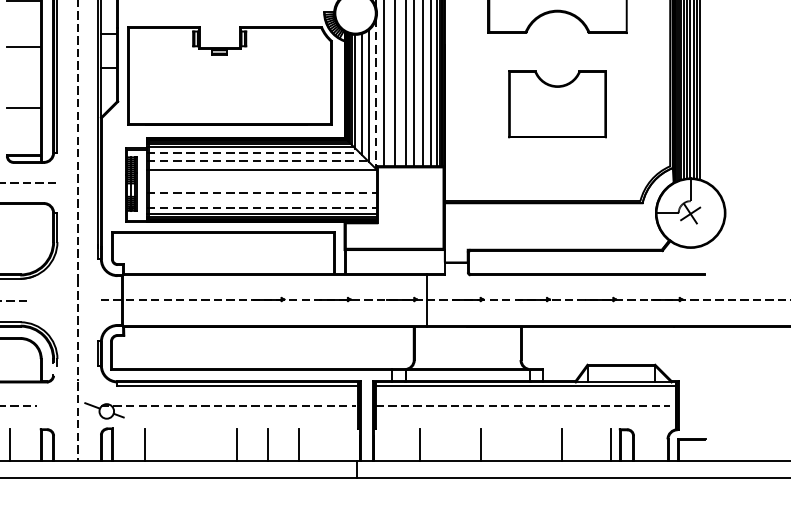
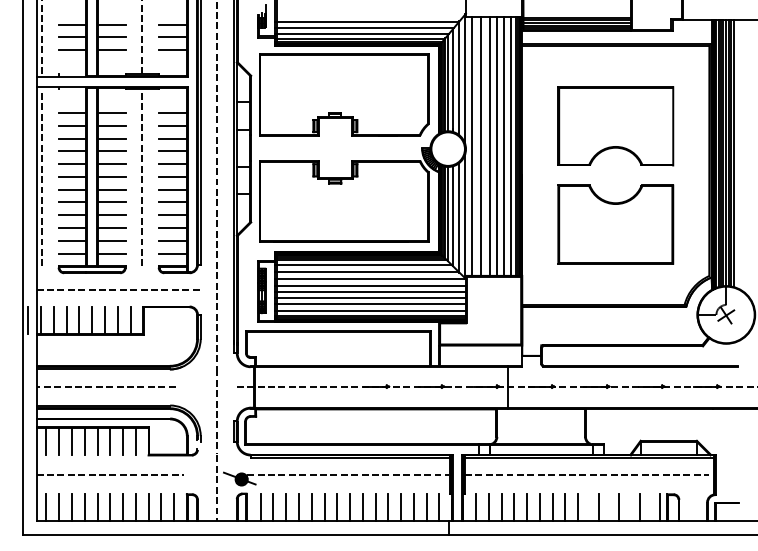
line: (23, 16) -> (172, 151), added
line: (23, 31) -> (172, 164), added
line: (23, 62) -> (172, 189), added
line: (23, 77) -> (172, 202), added
line: (23, 93) -> (172, 215), added
line: (376, 94) -> (465, 216), dashed -> solid
part: (557, 104) -> (615, 224), size x1.43
line: (23, 123) -> (172, 240), added
line: (23, 139) -> (172, 253), added
line: (253, 153) -> (363, 265), dashed -> solid
line: (257, 160) -> (366, 271), dashed -> solid
line: (260, 178) -> (369, 286), added
line: (260, 184) -> (369, 291), added
line: (261, 193) -> (370, 298), dashed -> solid
line: (260, 200) -> (369, 304), added
line: (261, 207) -> (370, 310), dashed -> solid
hatch: (106, 411) -> (241, 479), added
line: (25, 445) -> (174, 507), added
line: (129, 445) -> (260, 507), added
line: (160, 445) -> (286, 507), added
line: (175, 445) -> (298, 507), added
line: (190, 445) -> (311, 507), added
line: (206, 445) -> (324, 507), added
line: (222, 445) -> (337, 507), added
line: (252, 445) -> (362, 507), added
line: (283, 445) -> (388, 507), added
line: (313, 445) -> (413, 507), added
line: (329, 445) -> (426, 507), added
line: (345, 445) -> (439, 507), added
line: (389, 445) -> (476, 507), added
line: (404, 445) -> (488, 507), added
line: (435, 445) -> (514, 507), added
line: (451, 445) -> (527, 507), added
line: (465, 445) -> (539, 507), added
line: (496, 445) -> (565, 507), added
line: (512, 445) -> (578, 507), added
line: (536, 445) -> (598, 507), added
line: (586, 445) -> (639, 507), added

